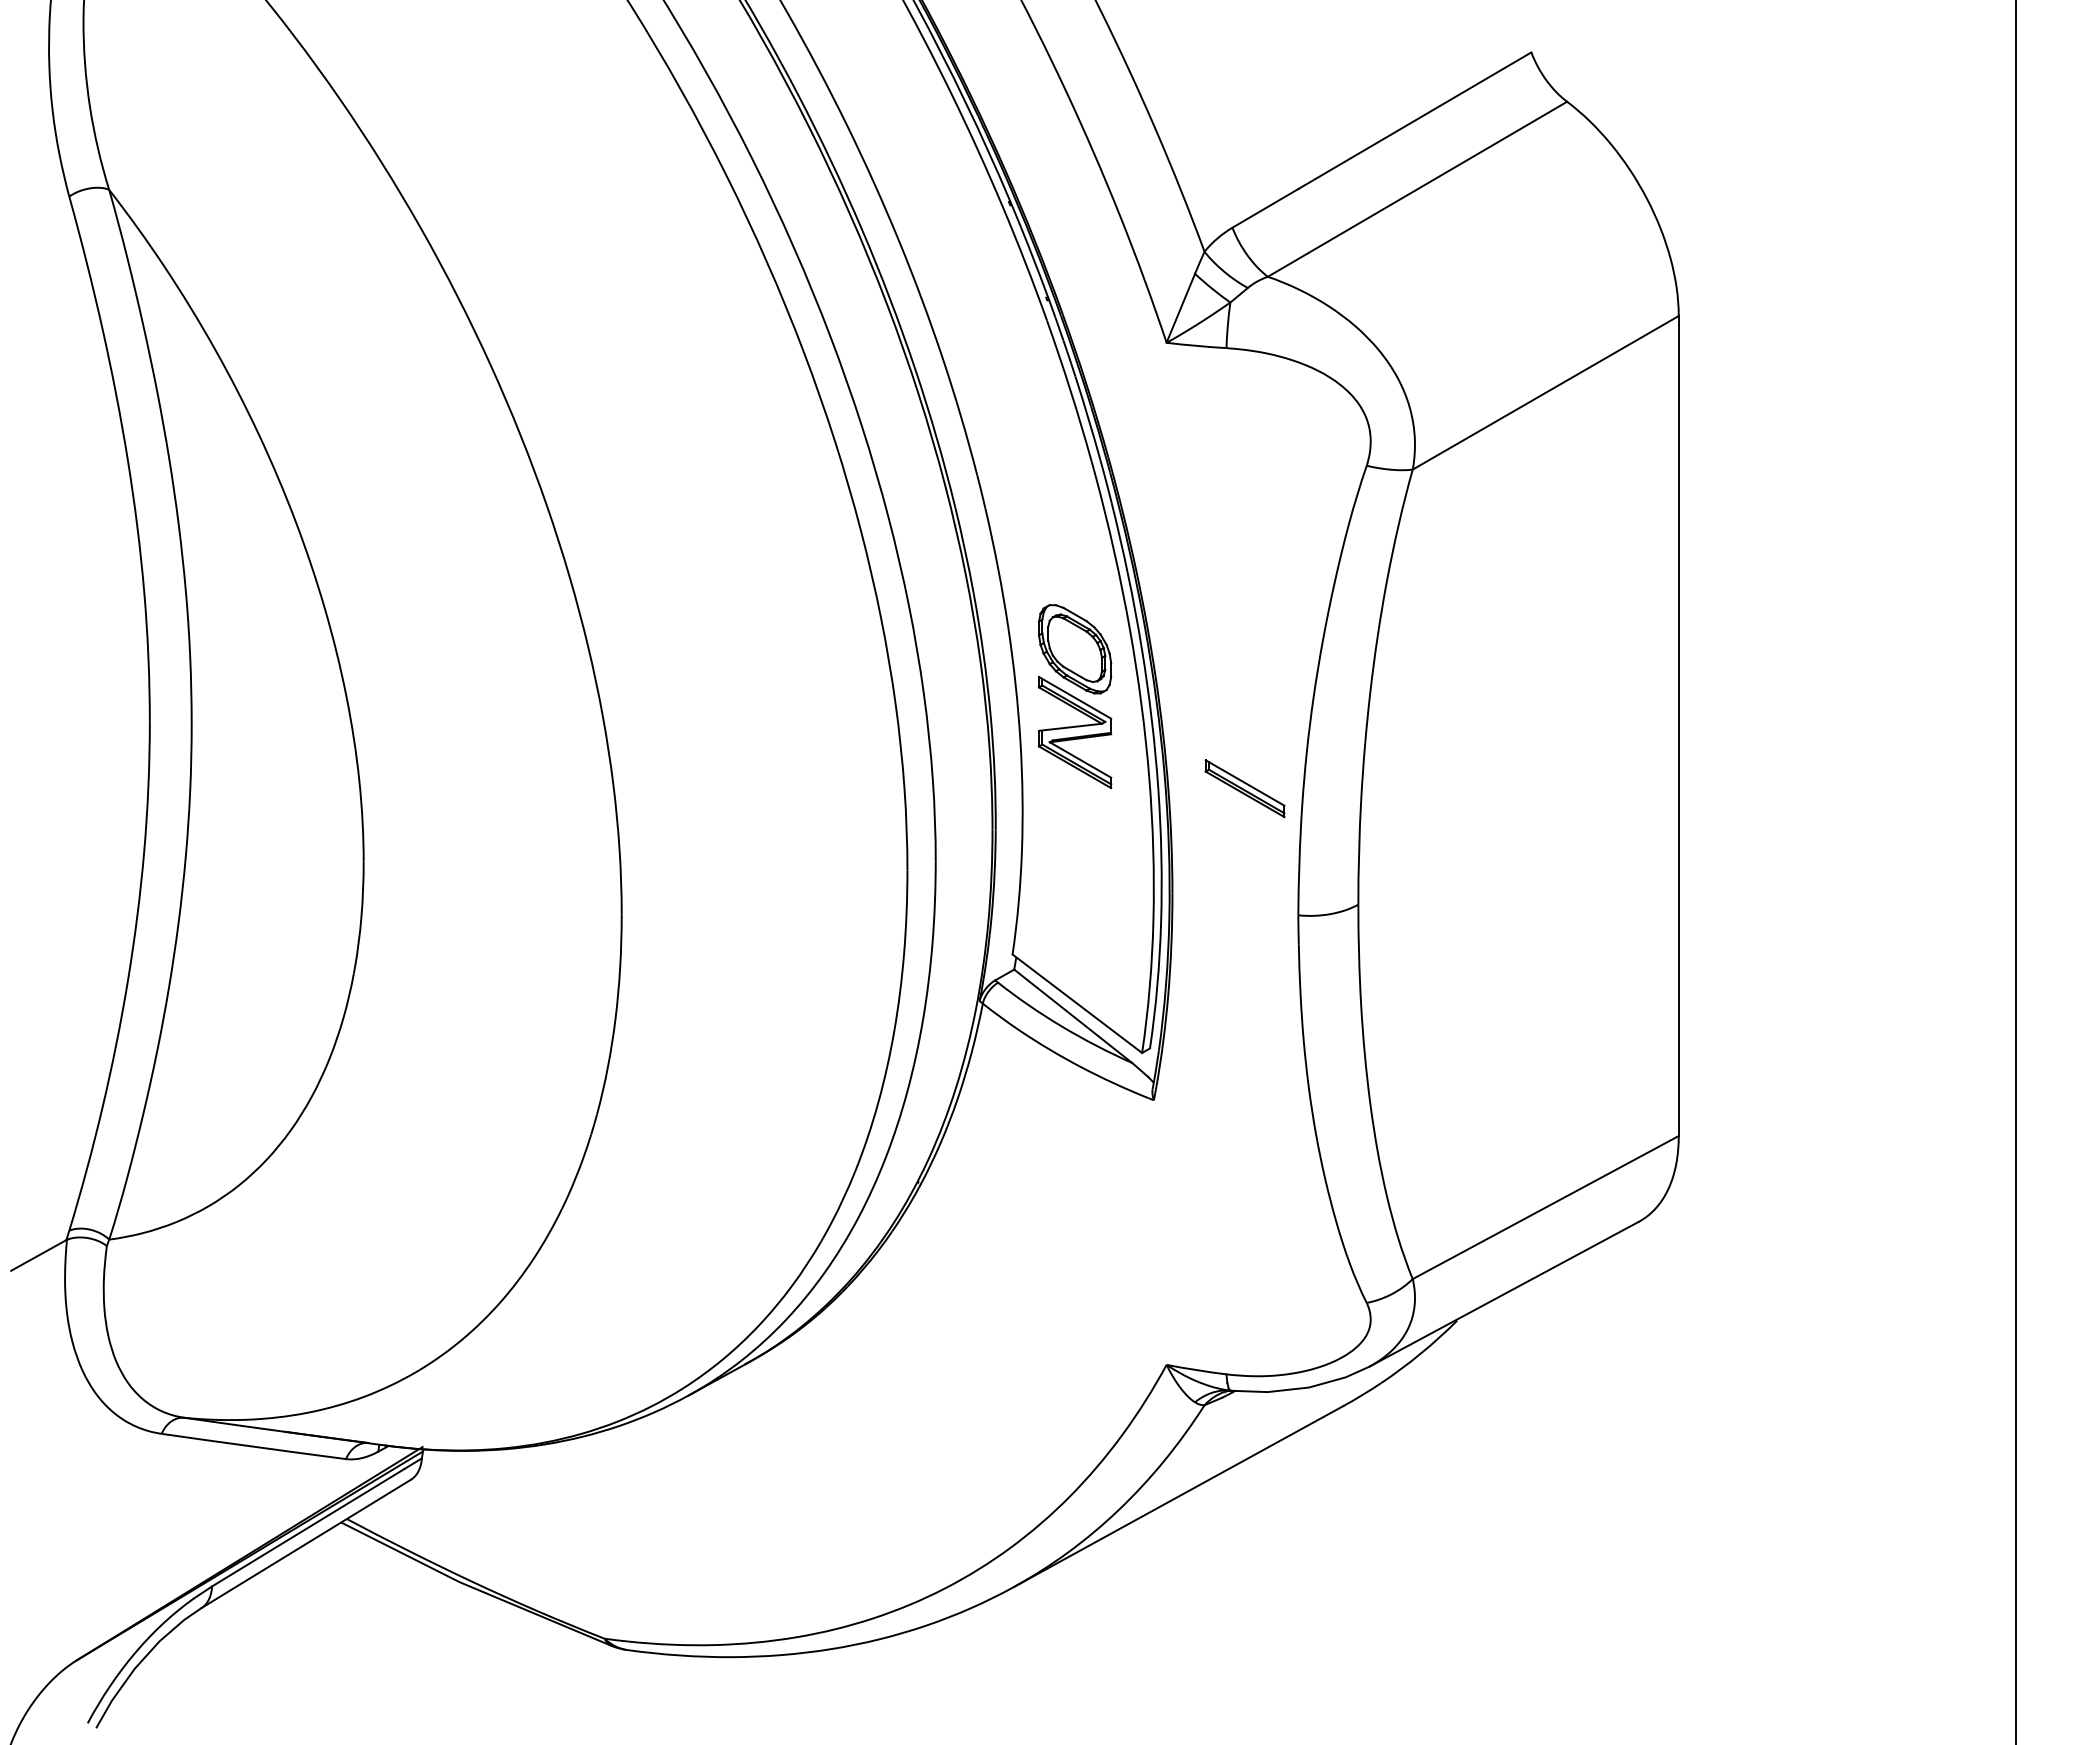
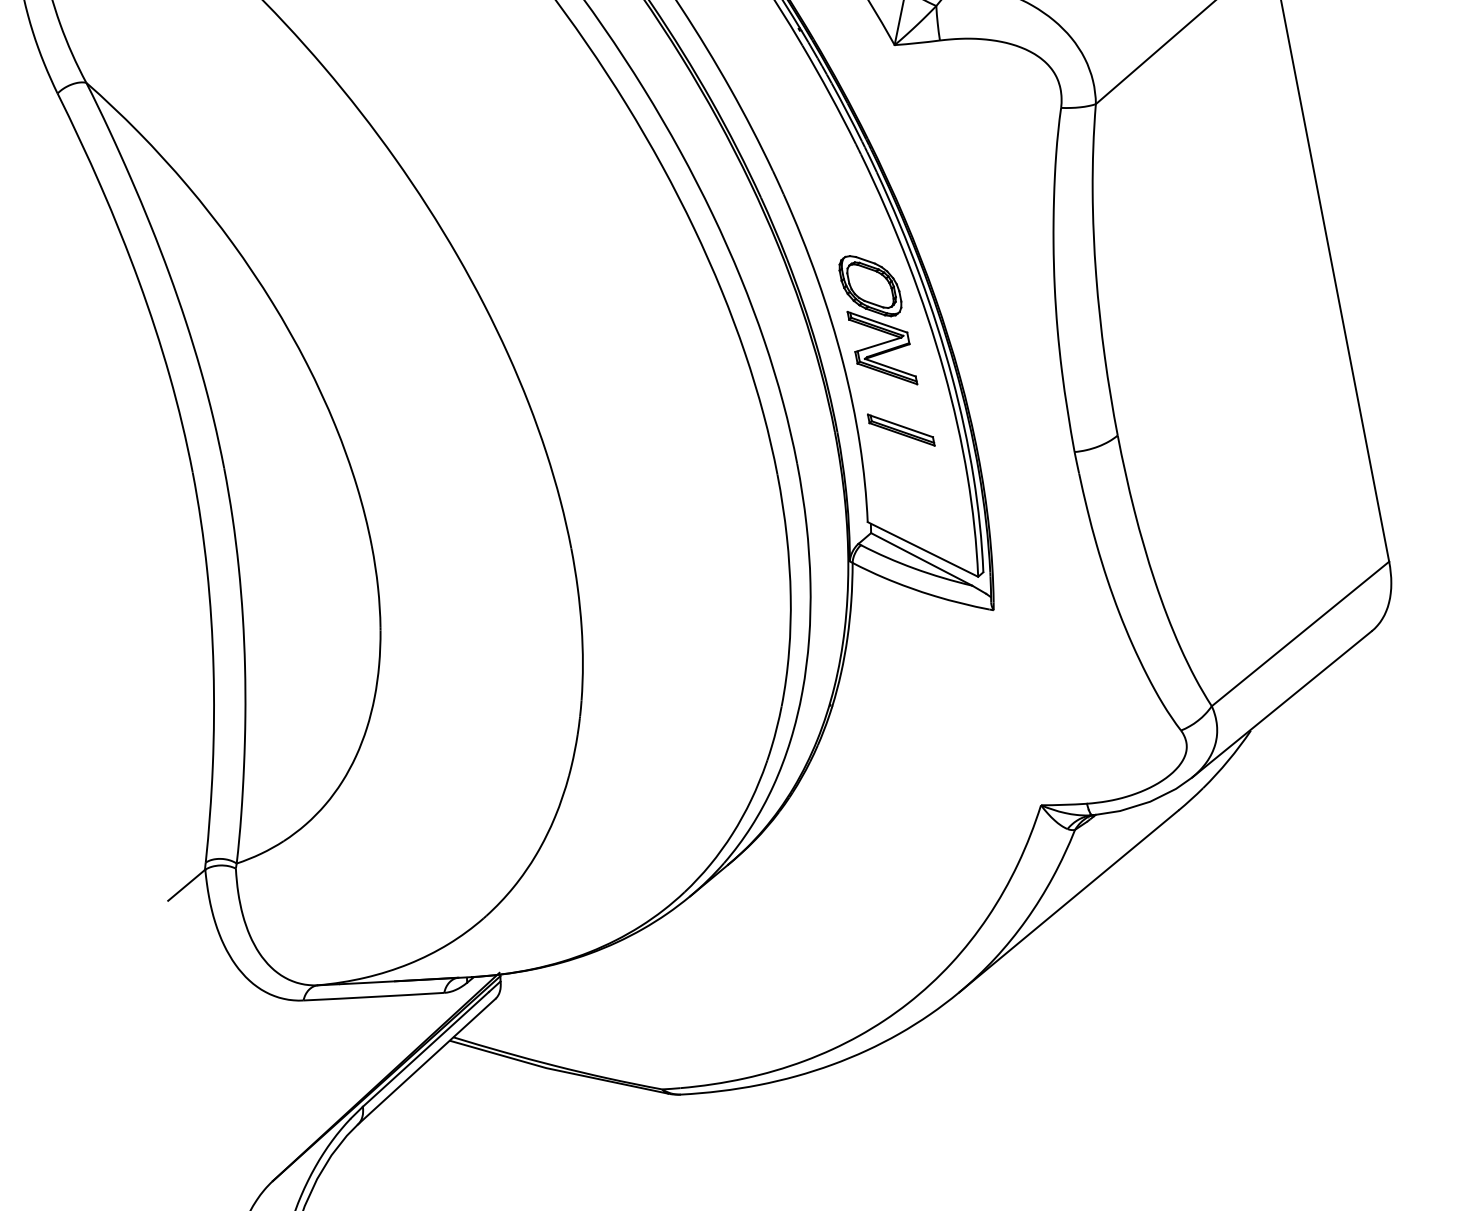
part: (1244, 788) -> (900, 430), moved

